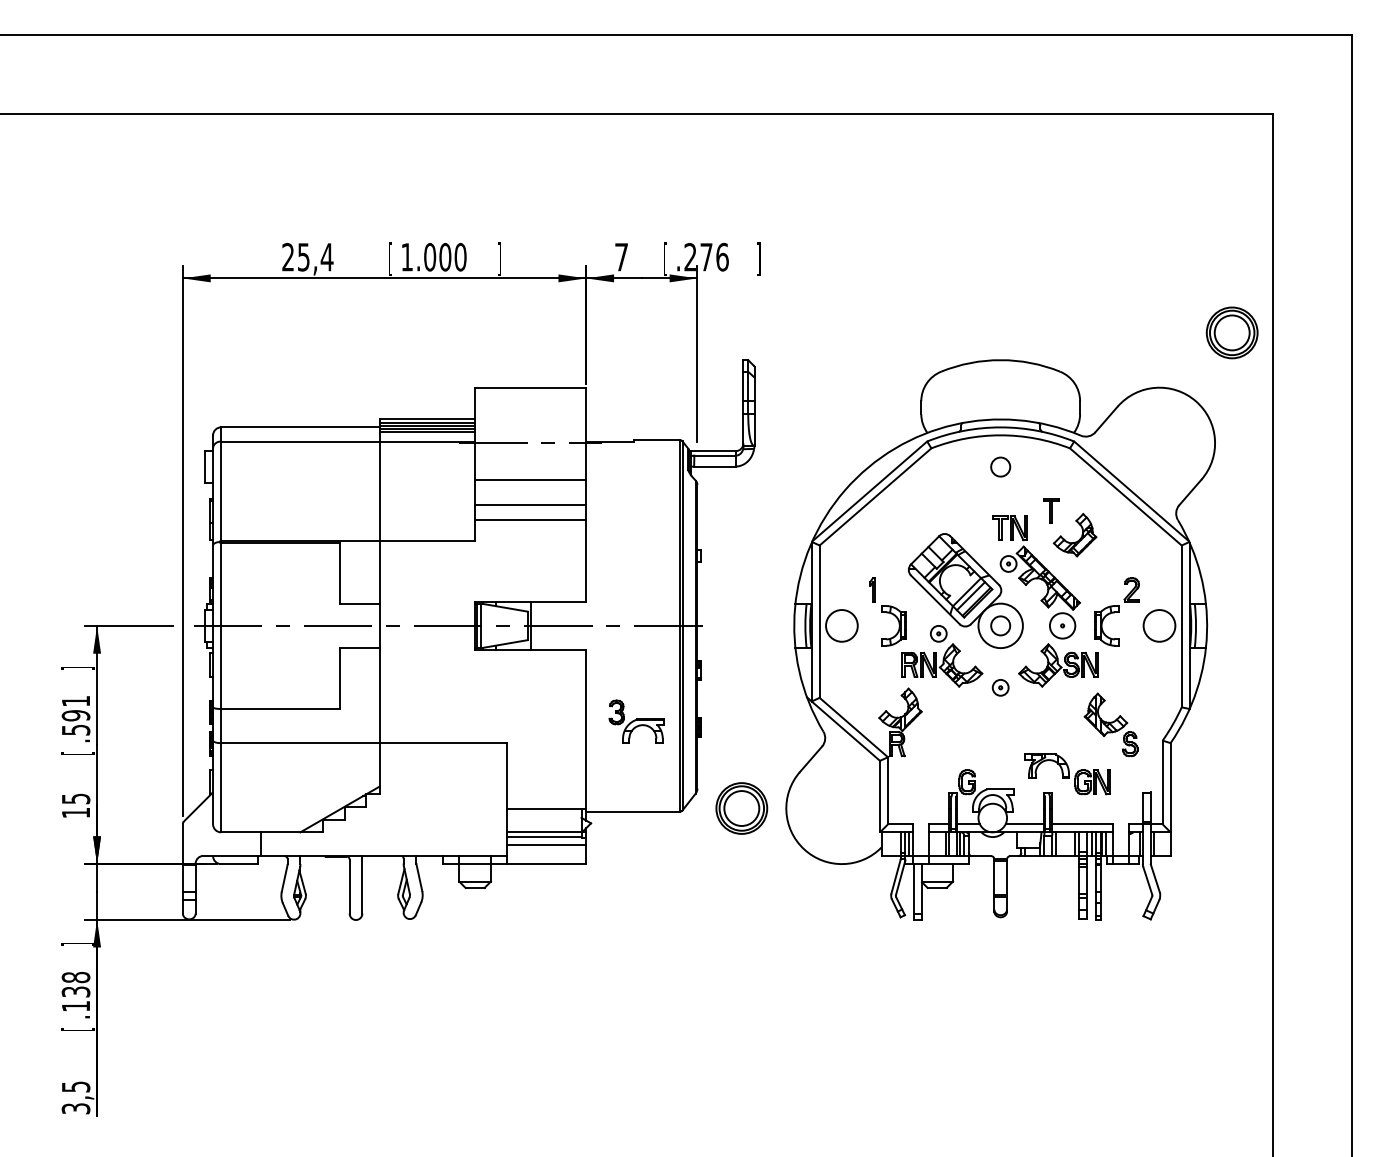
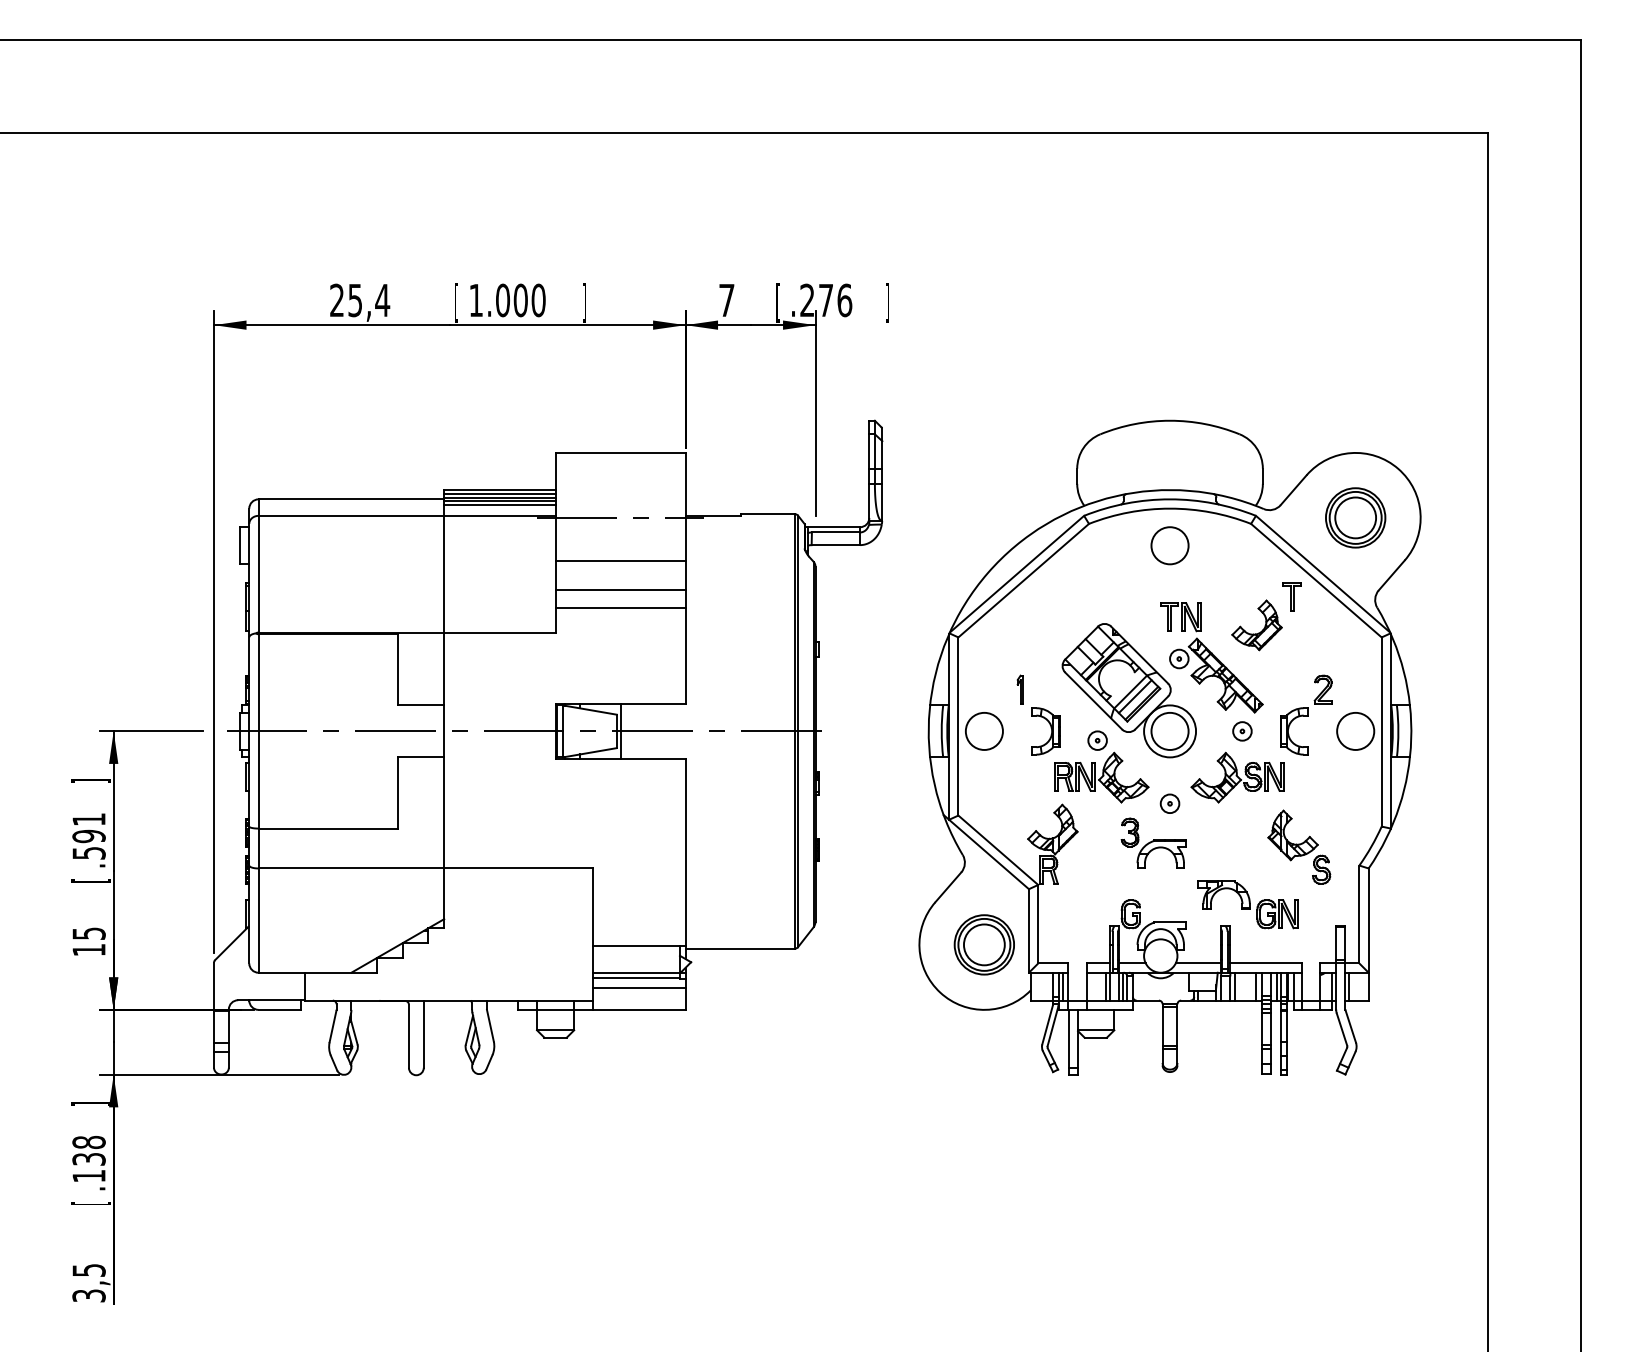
part: (1232, 332) -> (1355, 517), moved
circle: (1000, 466) -> (1169, 545), size x1.67
part: (1050, 510) -> (1291, 596), moved
circle: (1000, 625) -> (1169, 730), size x1.67
circle: (1062, 625) -> (1242, 731), size x0.62
part: (636, 720) -> (1153, 842), moved
part: (741, 808) -> (983, 944), moved

